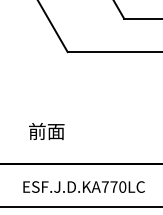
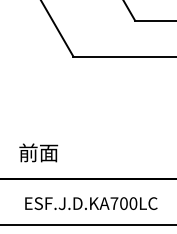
text: (46, 131) -> (38, 152), moved
text: (113, 186) -> (123, 202), ESF.J.D.KA770LC -> ESF.J.D.KA700LC

